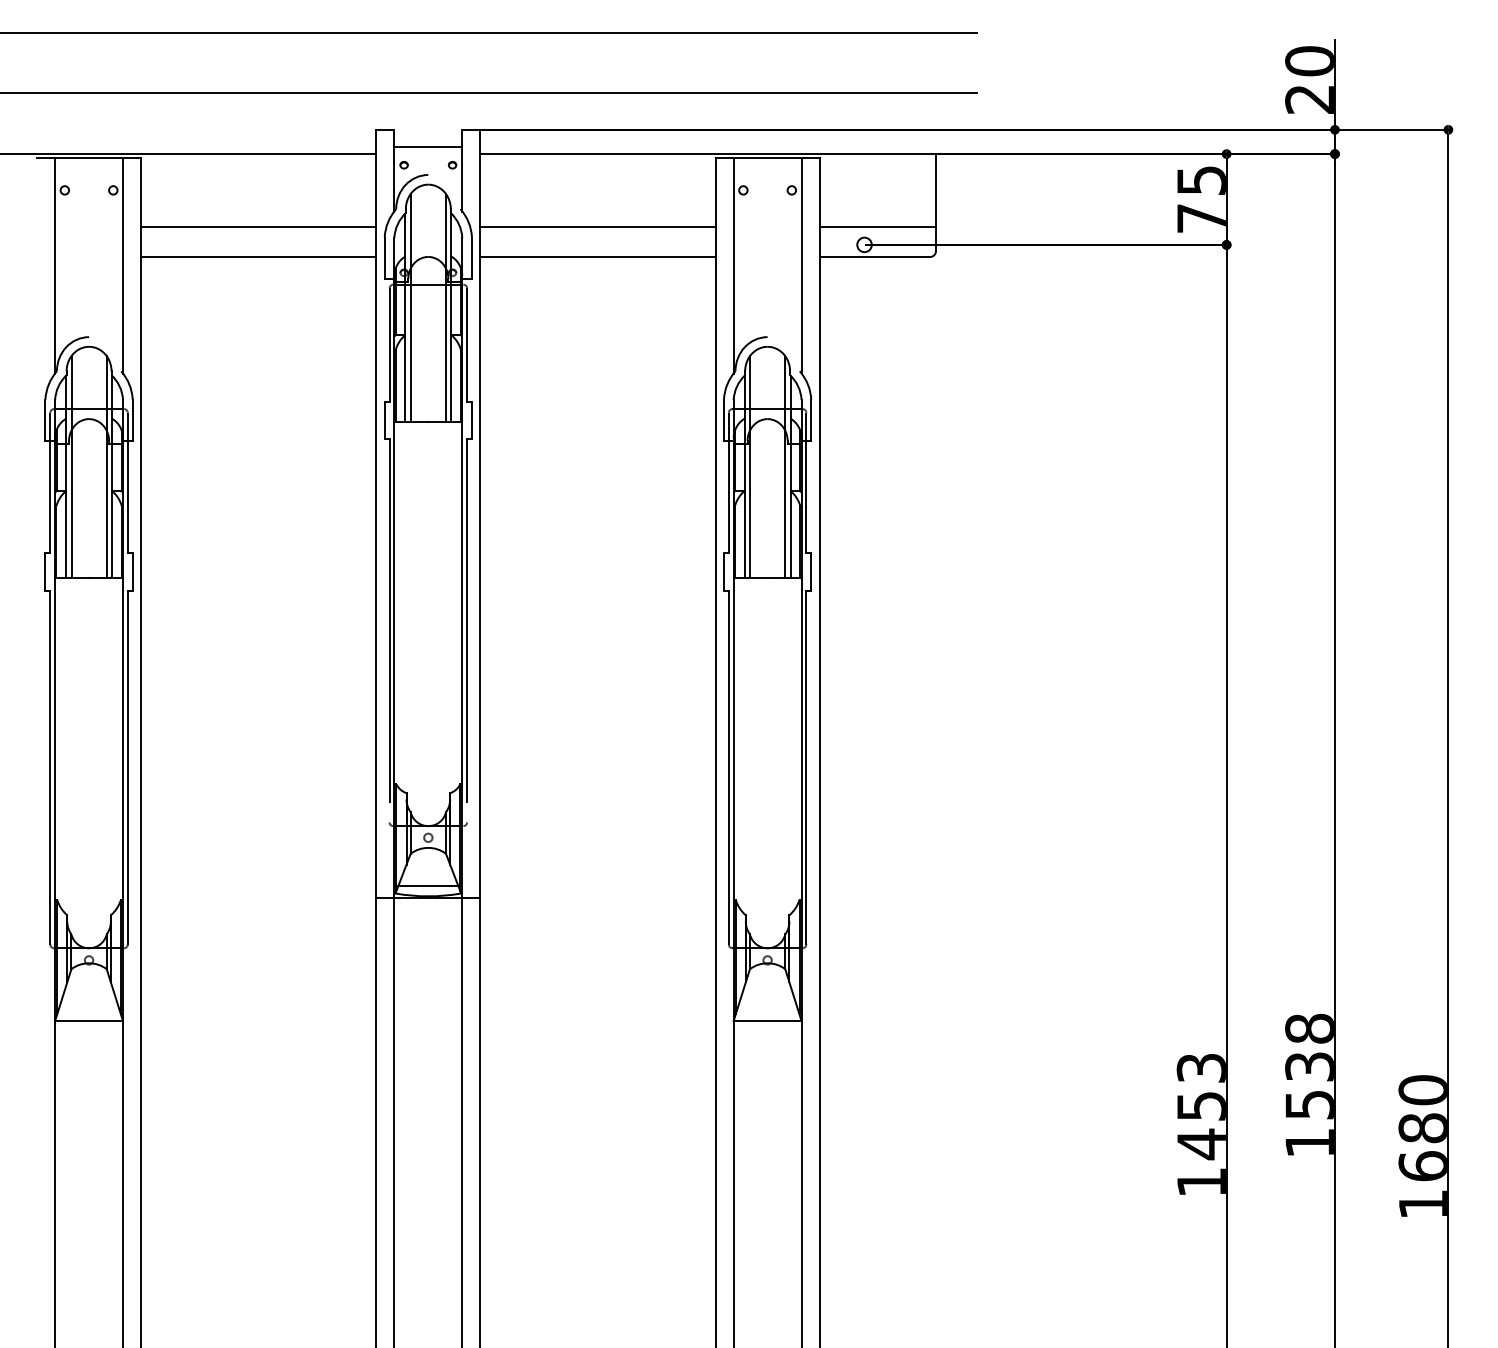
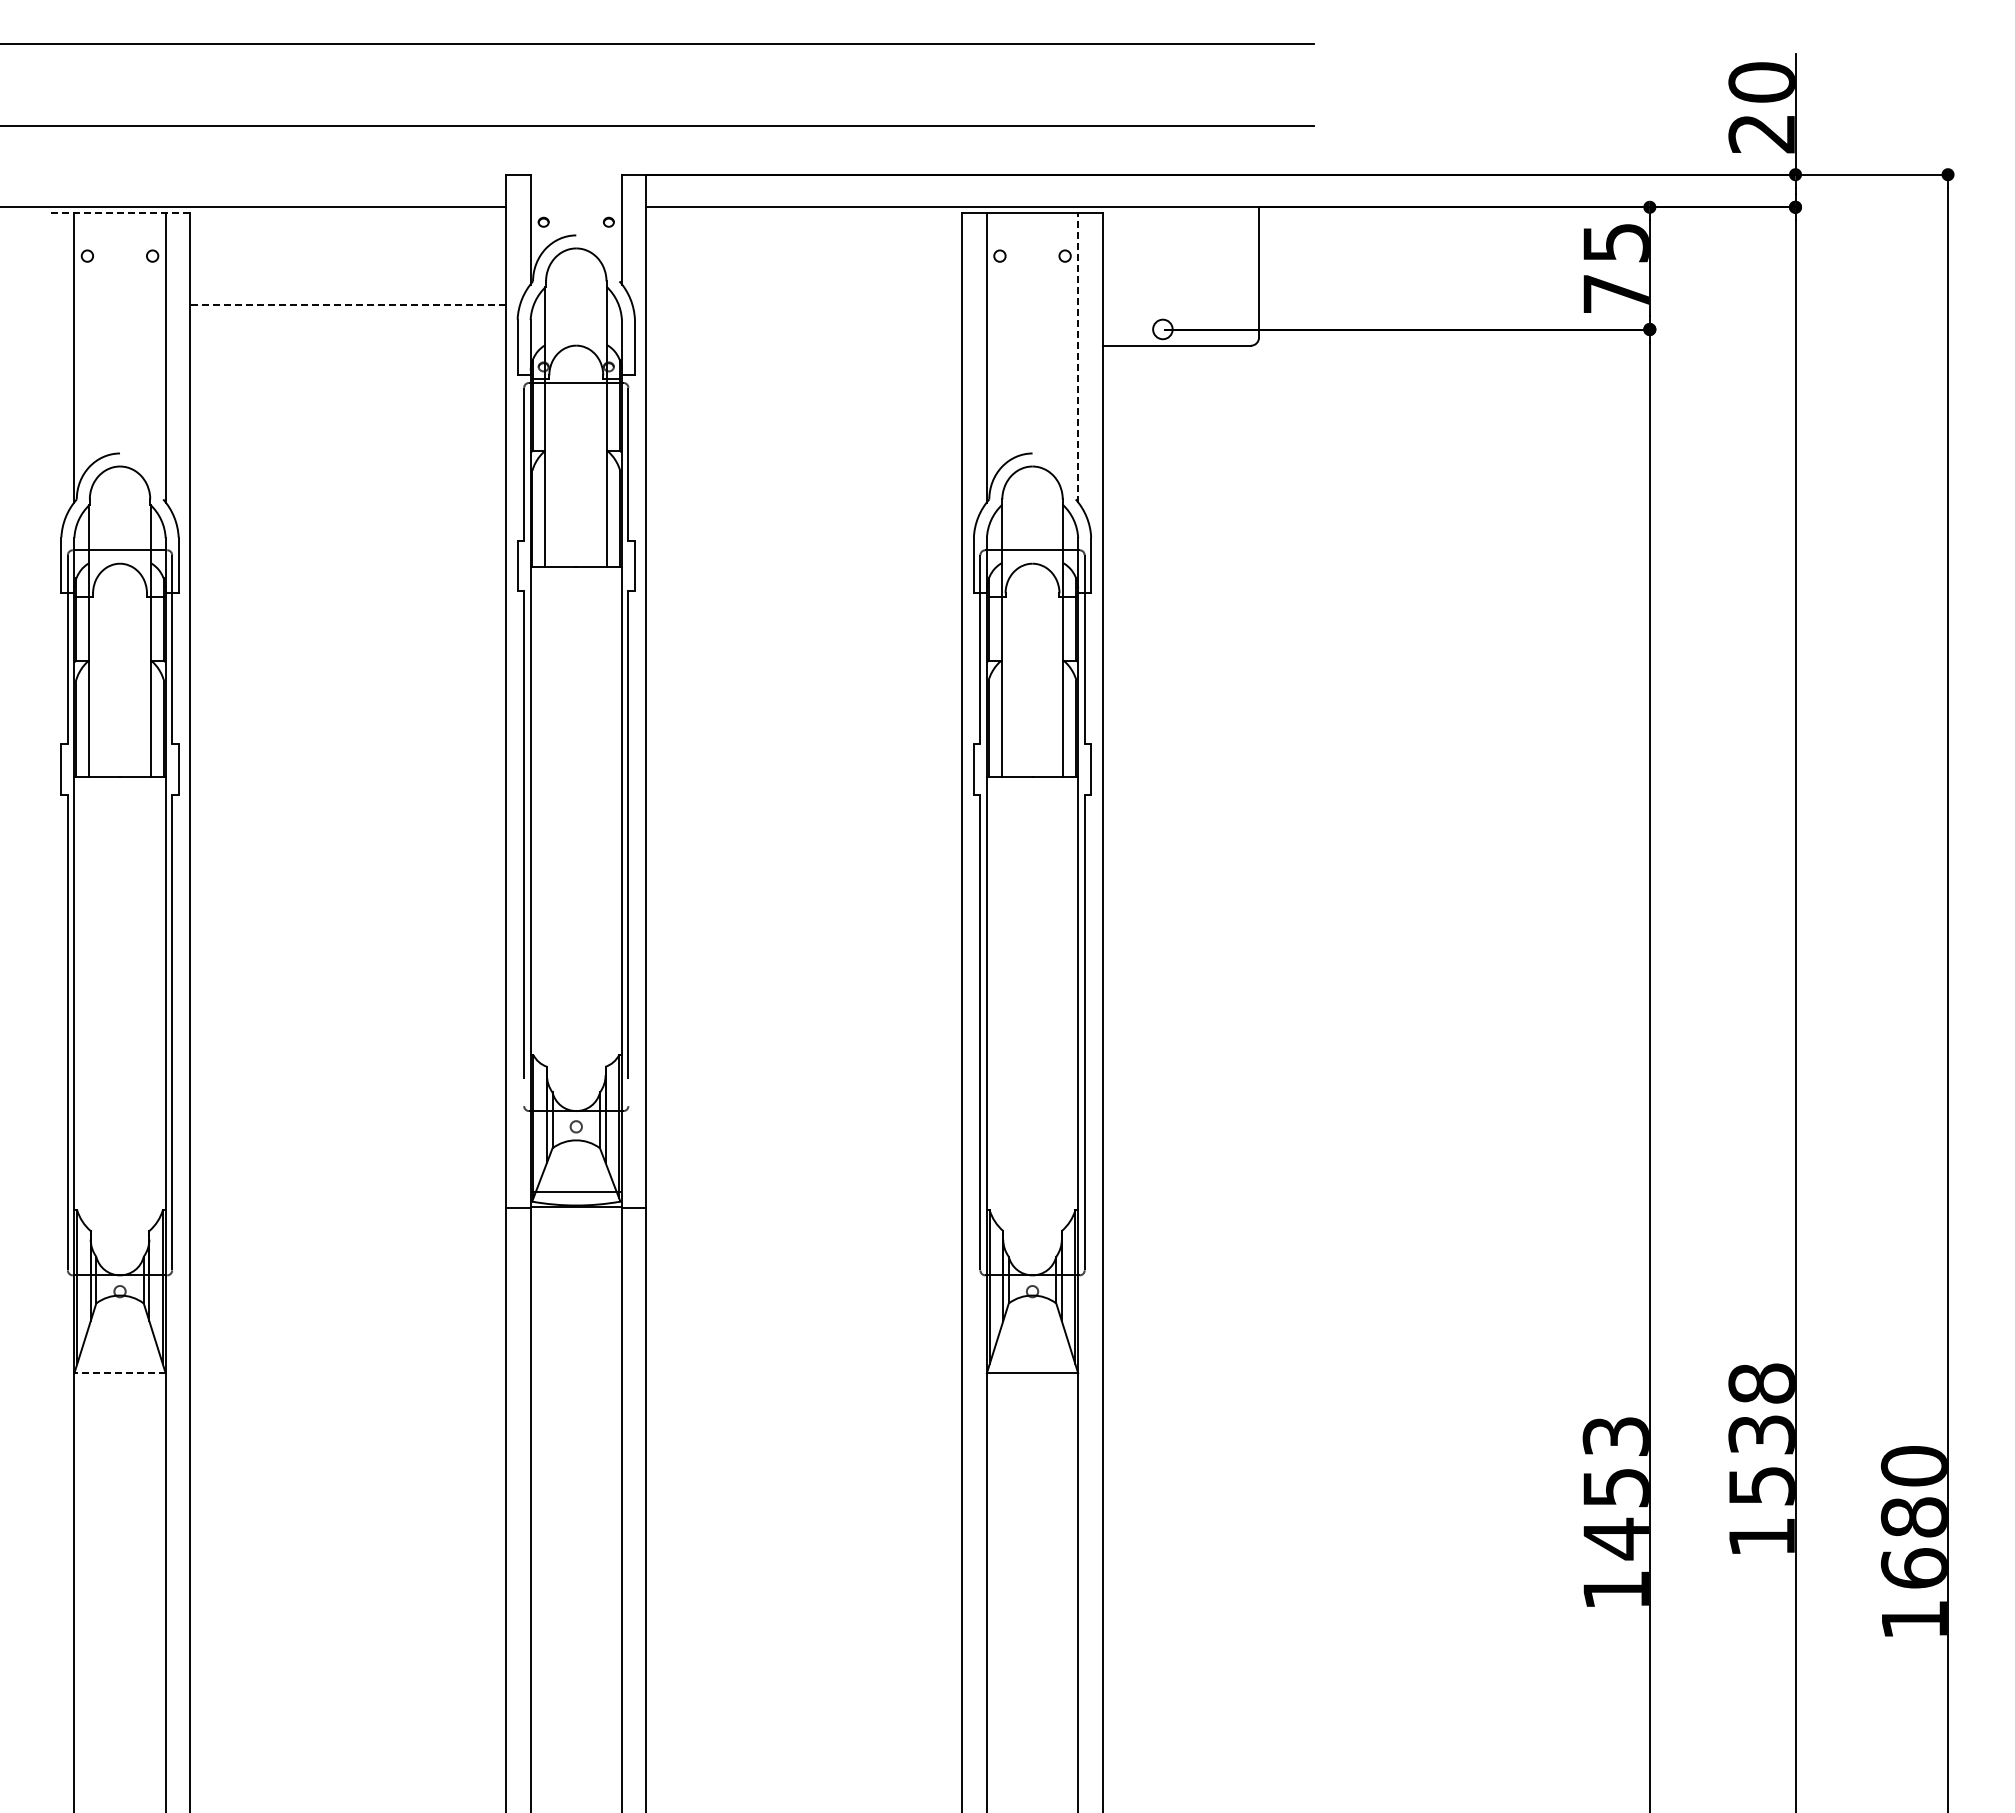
line: (427, 147) -> (575, 198), removed
line: (88, 157) -> (119, 212), solid -> dashed
line: (258, 227) -> (347, 305), solid -> dashed
line: (598, 227) -> (804, 305), removed
line: (877, 227) -> (1180, 305), removed
line: (258, 256) -> (348, 345), removed
line: (598, 256) -> (804, 345), removed
line: (801, 265) -> (1078, 357), solid -> dashed
line: (410, 307) -> (552, 413), removed
line: (445, 307) -> (599, 413), removed
line: (71, 466) -> (96, 627), removed
line: (106, 466) -> (143, 627), removed
line: (750, 466) -> (1009, 627), removed
line: (785, 466) -> (1056, 627), removed
line: (89, 1021) -> (120, 1373), solid -> dashed

